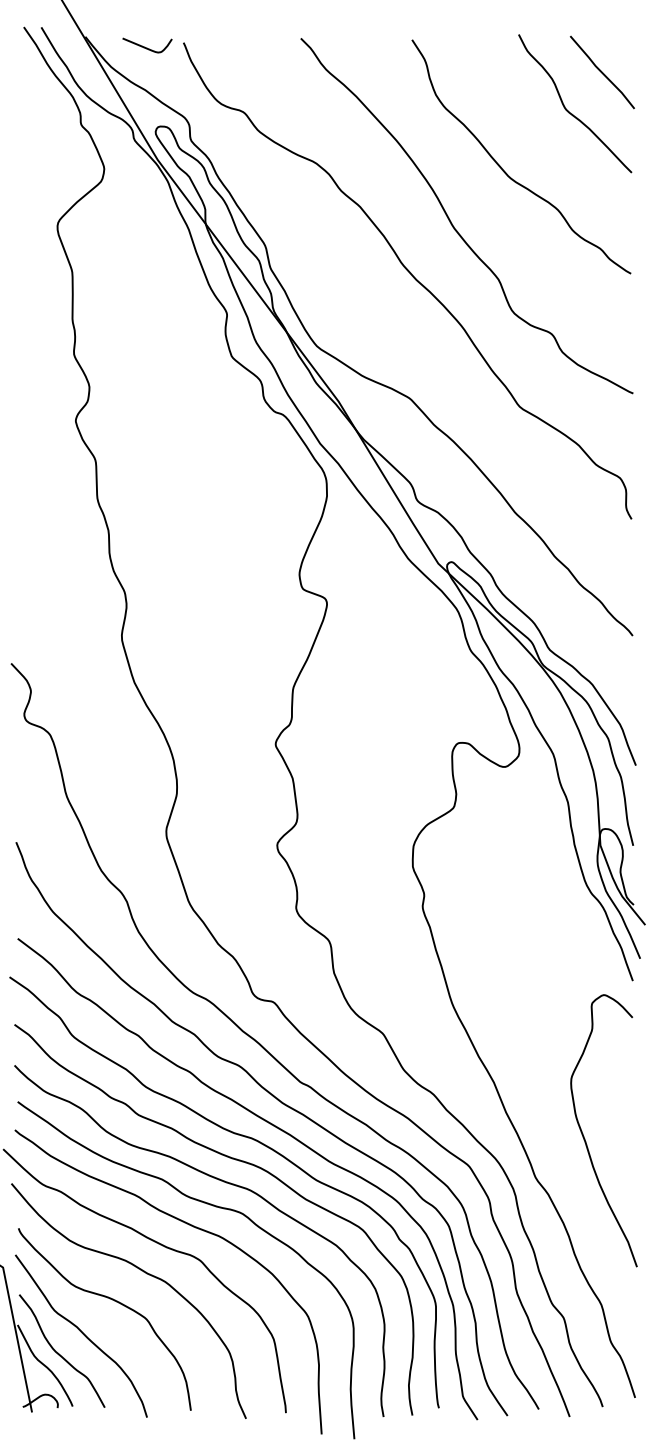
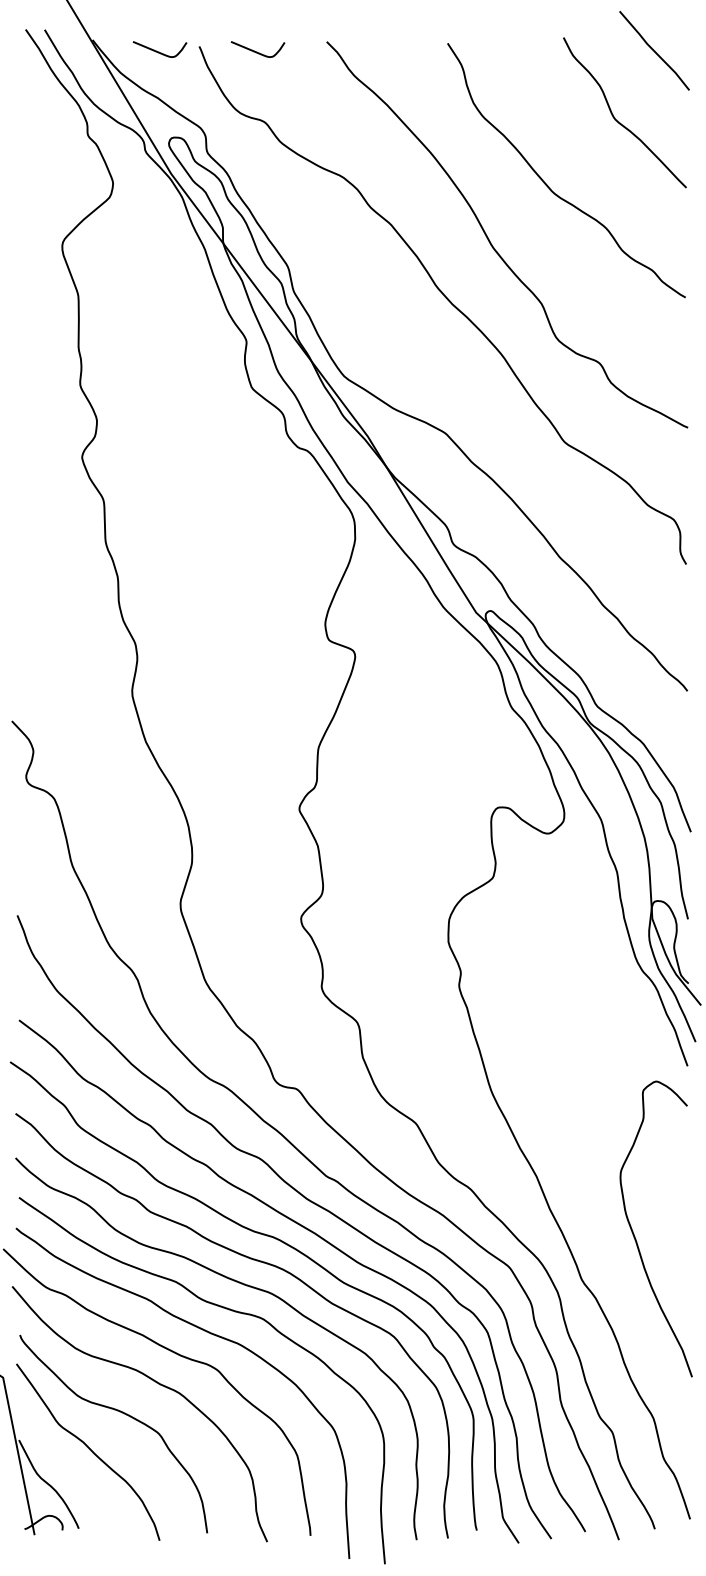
curve: (237, 47) -> (257, 51), added
line: (602, 72) -> (654, 50), moved
curve: (59, 1353) -> (64, 1471), removed

